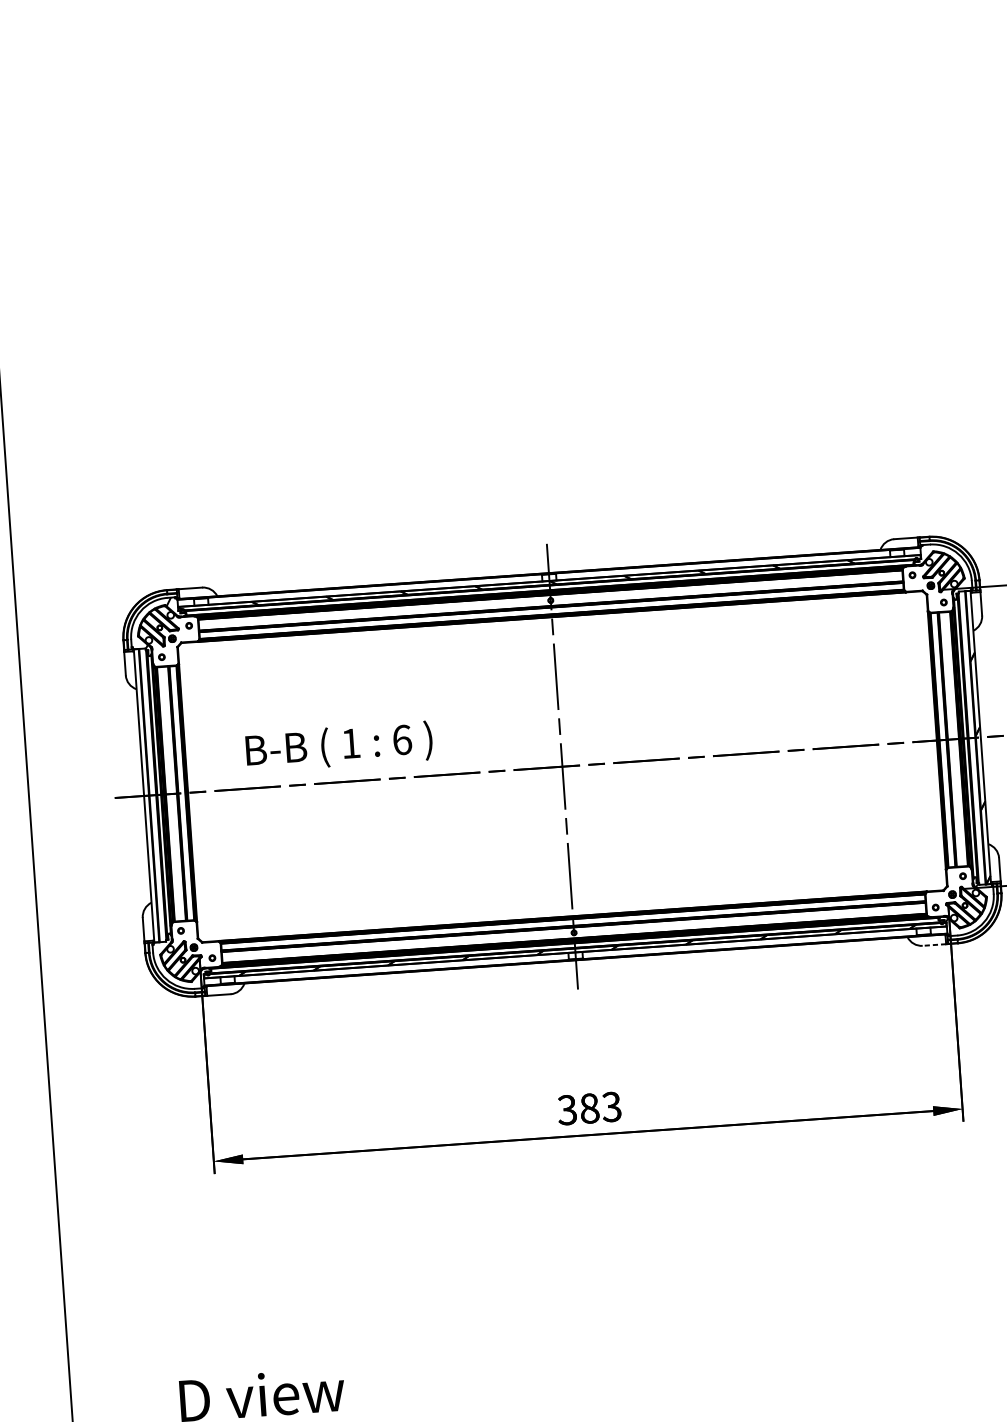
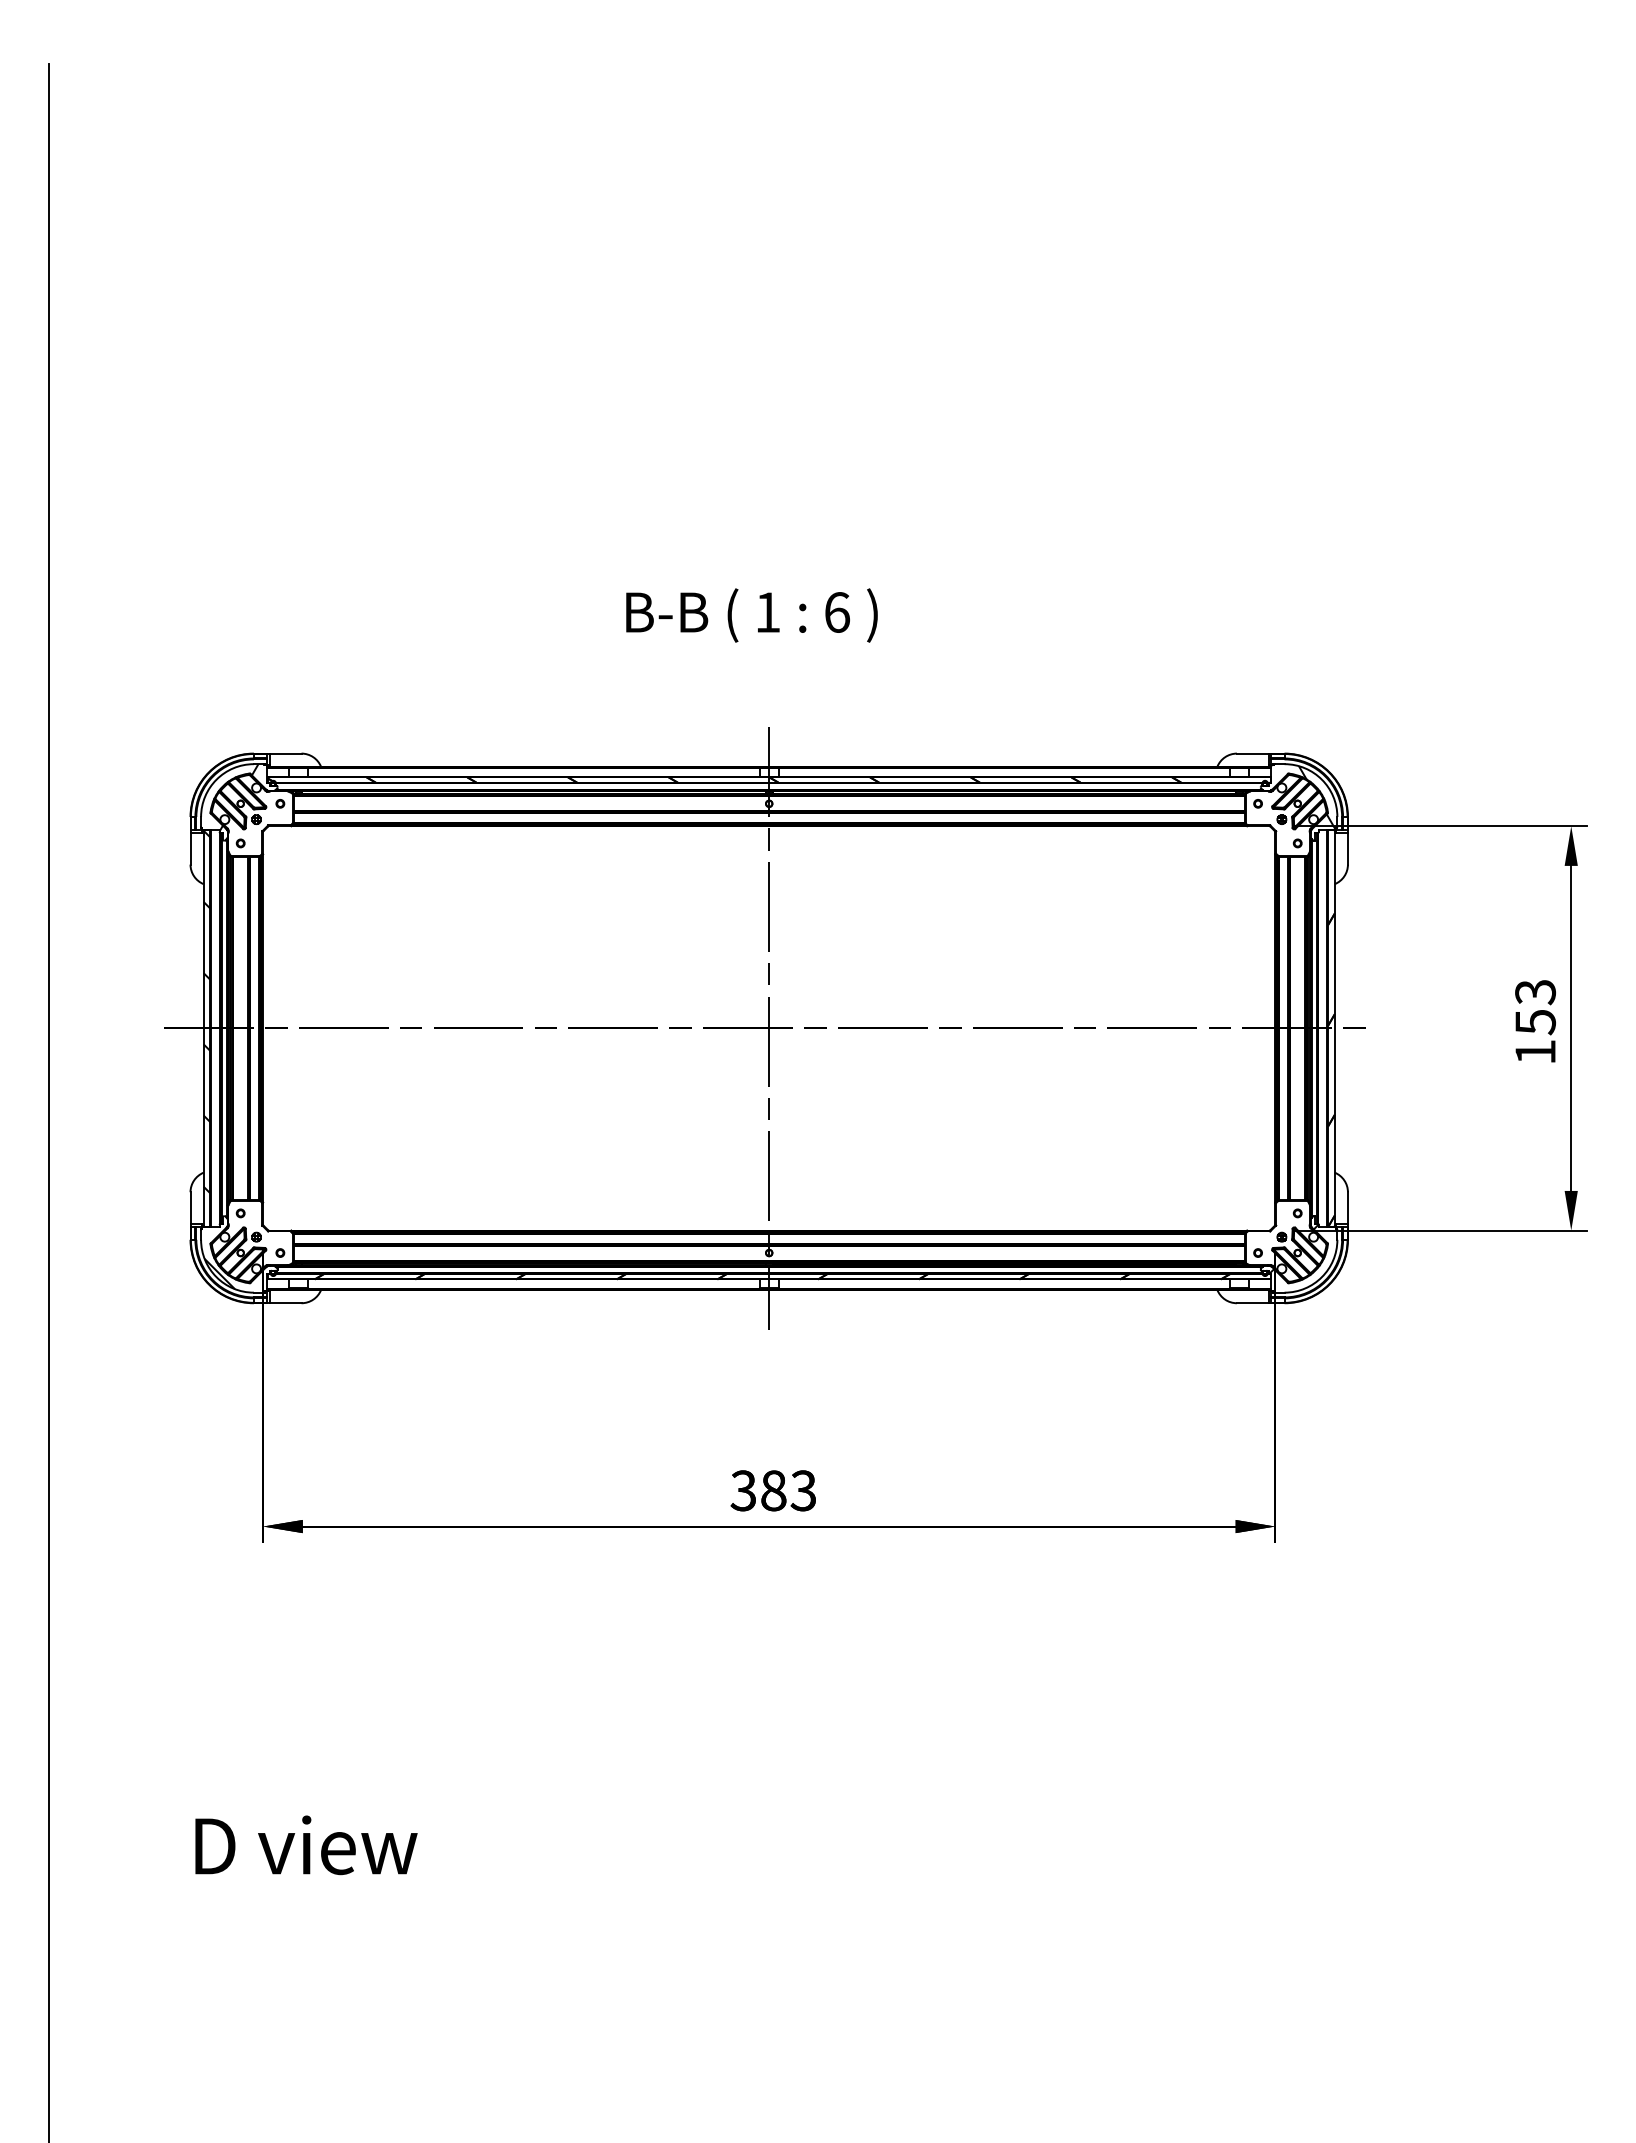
hatch: (955, 568) -> (1316, 798), added
text: (338, 746) -> (751, 615), moved
hatch: (145, 783) -> (206, 1011), added
line: (934, 945) -> (1252, 1303), dashed -> solid
hatch: (168, 976) -> (219, 1273), added

